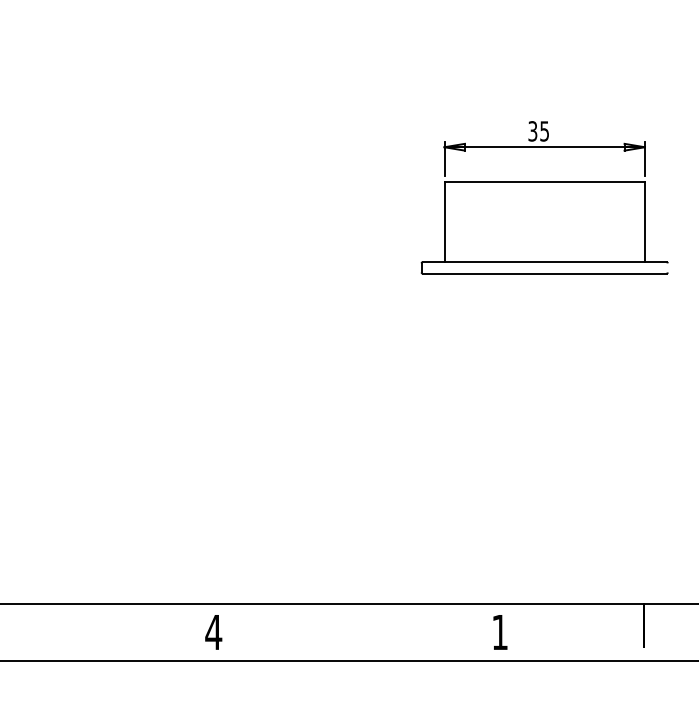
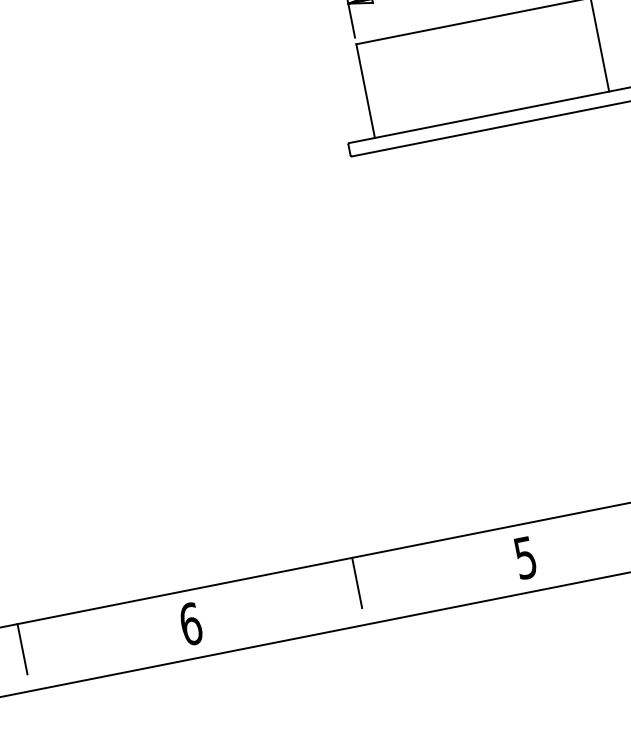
line: (71, 625) -> (23, 648), added
line: (357, 625) -> (357, 582), added
text: (213, 632) -> (190, 624), 4 -> 6
text: (499, 632) -> (524, 558), 1 -> 5

